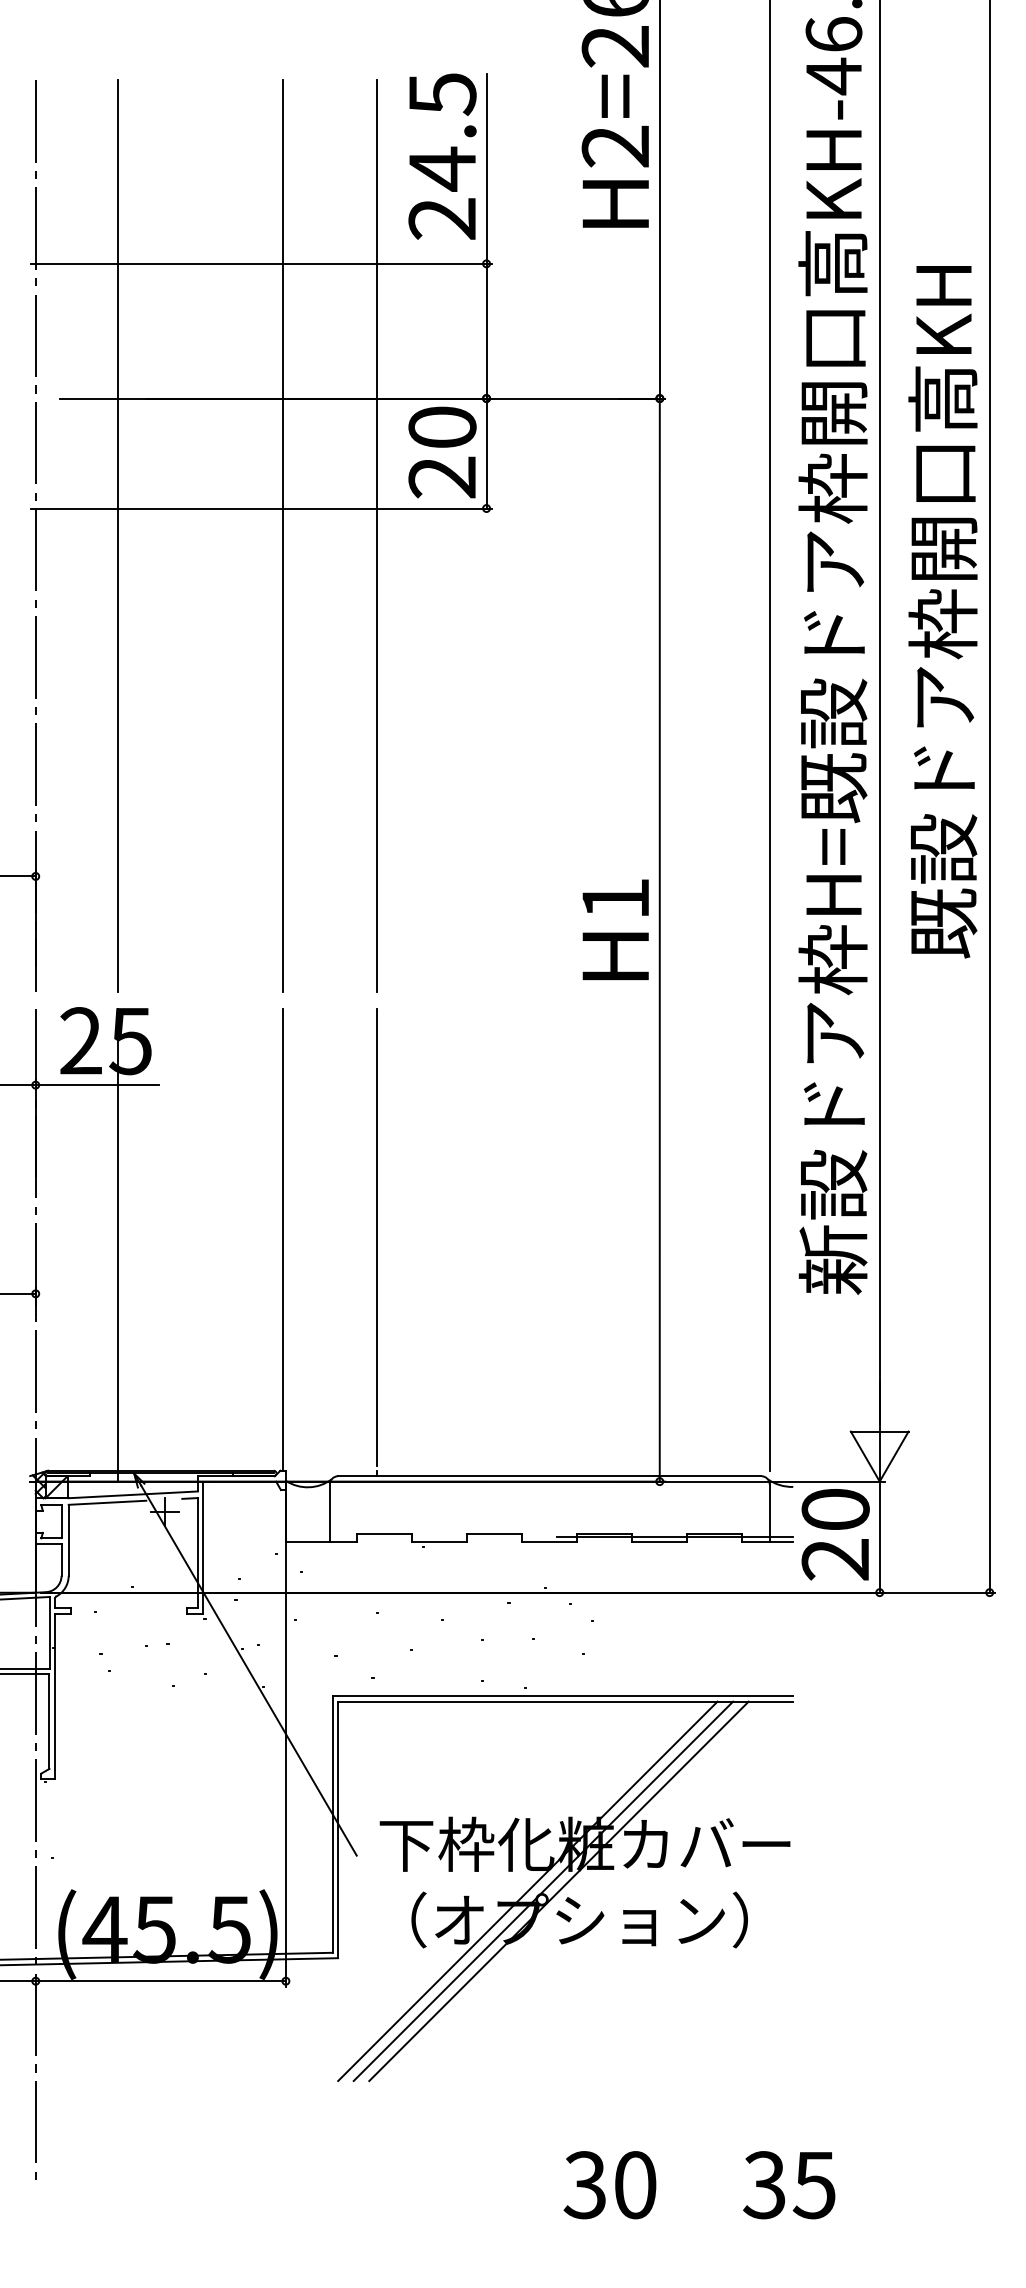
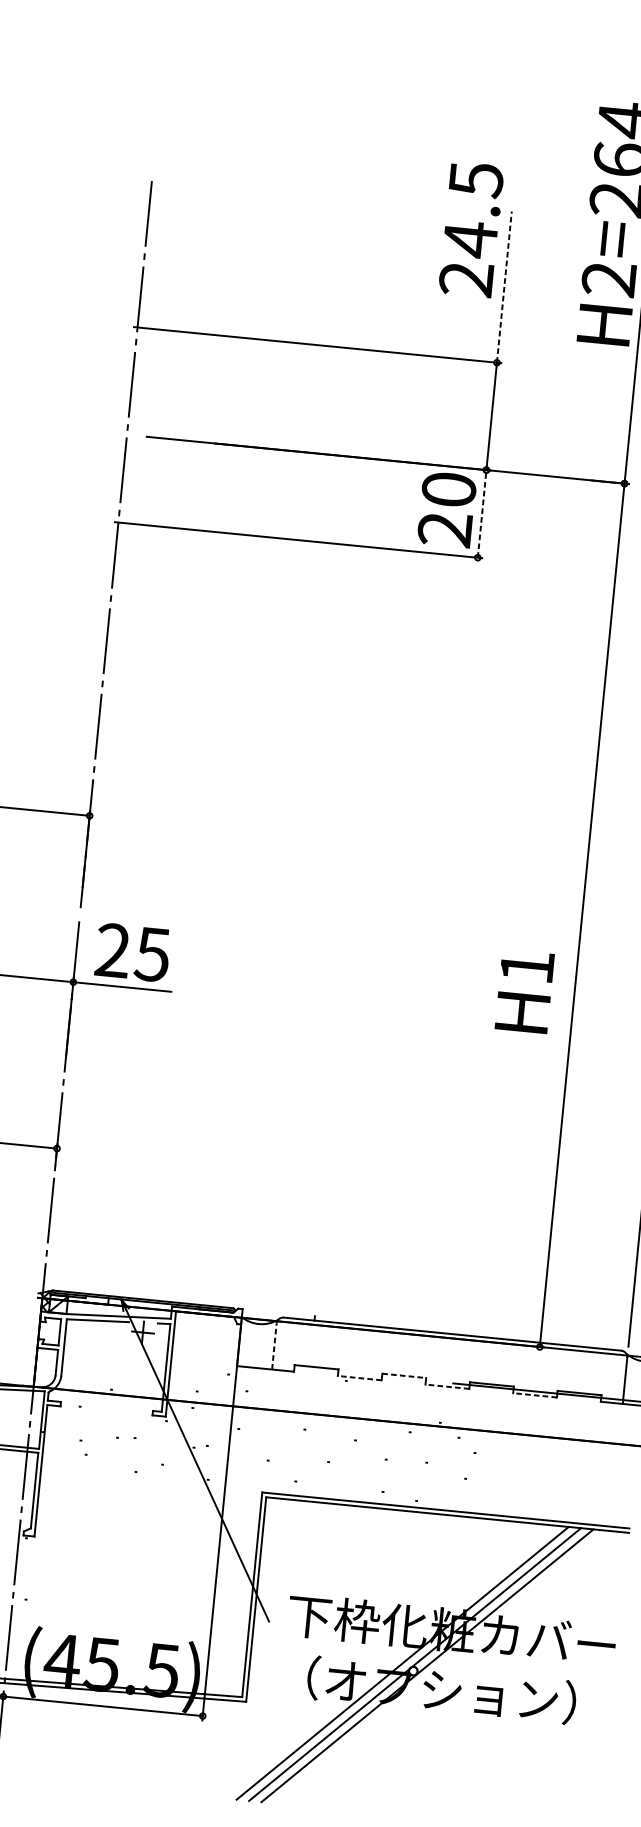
text: (442, 156) -> (471, 229), moved
line: (486, 169) -> (504, 287), solid -> dashed
line: (486, 453) -> (482, 513), solid -> dashed
line: (118, 536) -> (182, 551), removed
line: (283, 536) -> (313, 564), removed
line: (376, 536) -> (387, 571), removed
text: (615, 929) -> (524, 991), moved
line: (376, 1237) -> (333, 1130), removed
line: (118, 1239) -> (127, 1111), removed
line: (283, 1239) -> (258, 1124), removed
line: (329, 1513) -> (274, 1346), solid -> dashed
line: (495, 1533) -> (404, 1375), solid -> dashed
line: (439, 1542) -> (359, 1378), solid -> dashed
line: (549, 1542) -> (447, 1386), solid -> dashed
line: (659, 1542) -> (534, 1395), solid -> dashed

